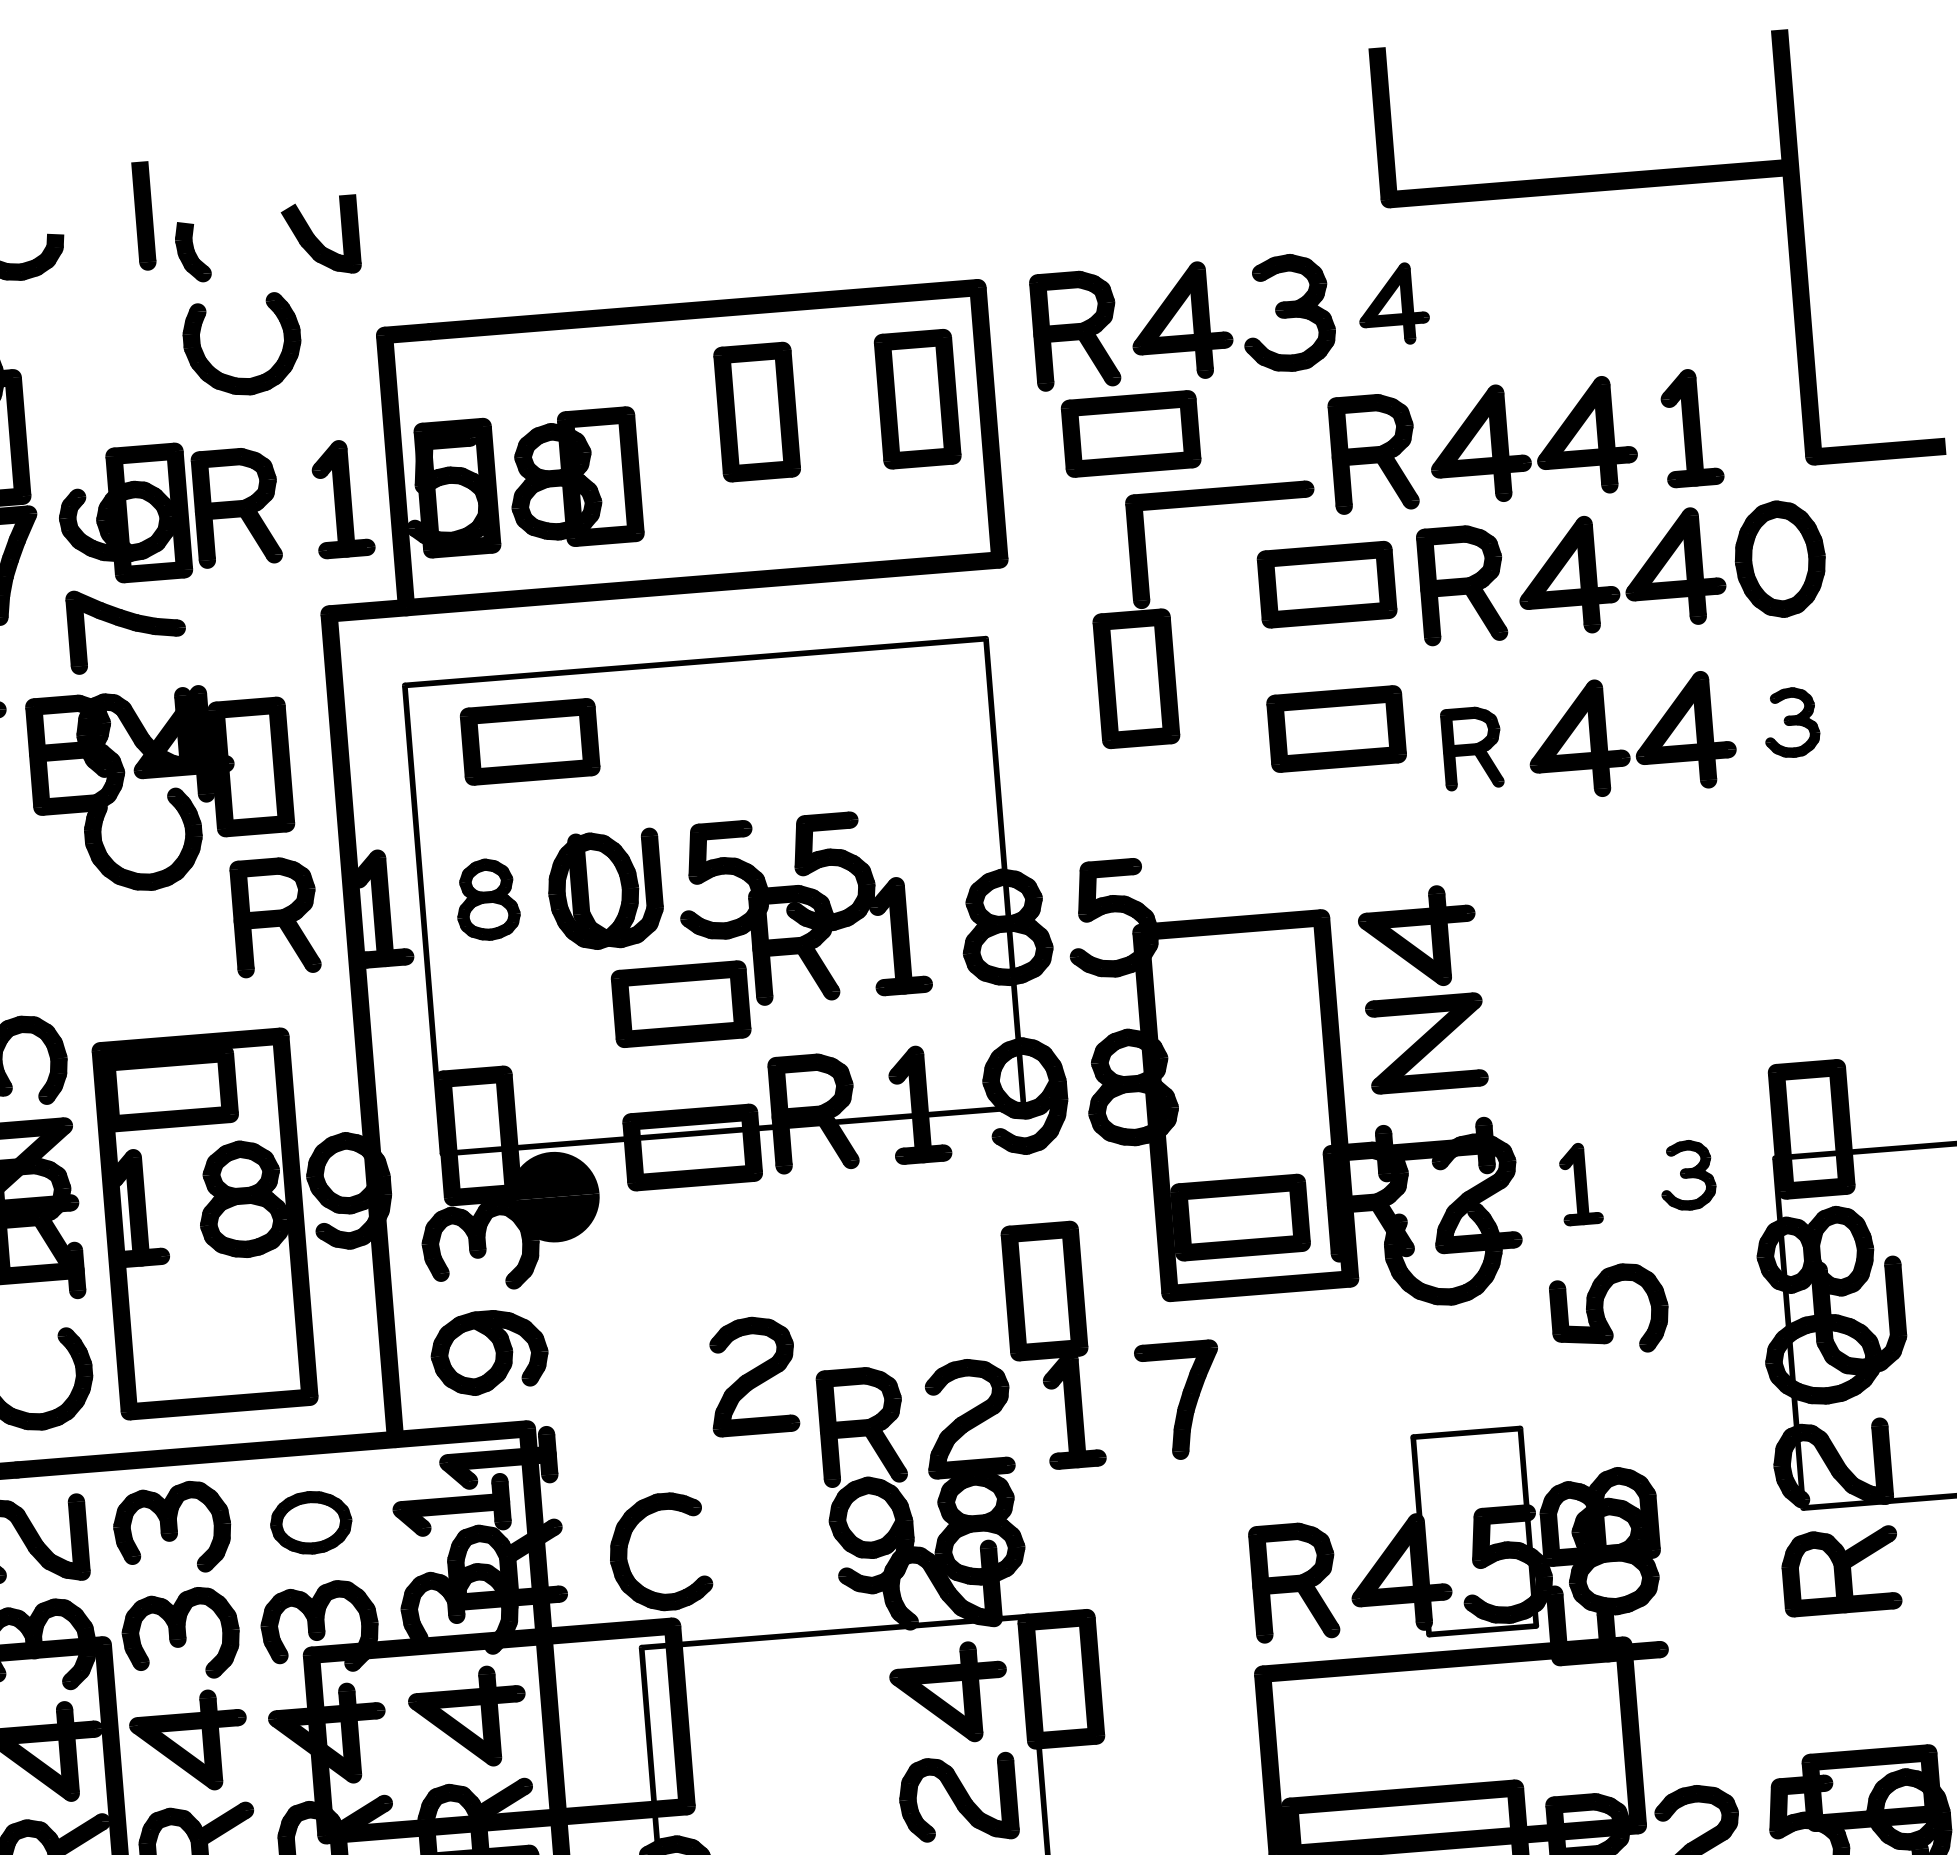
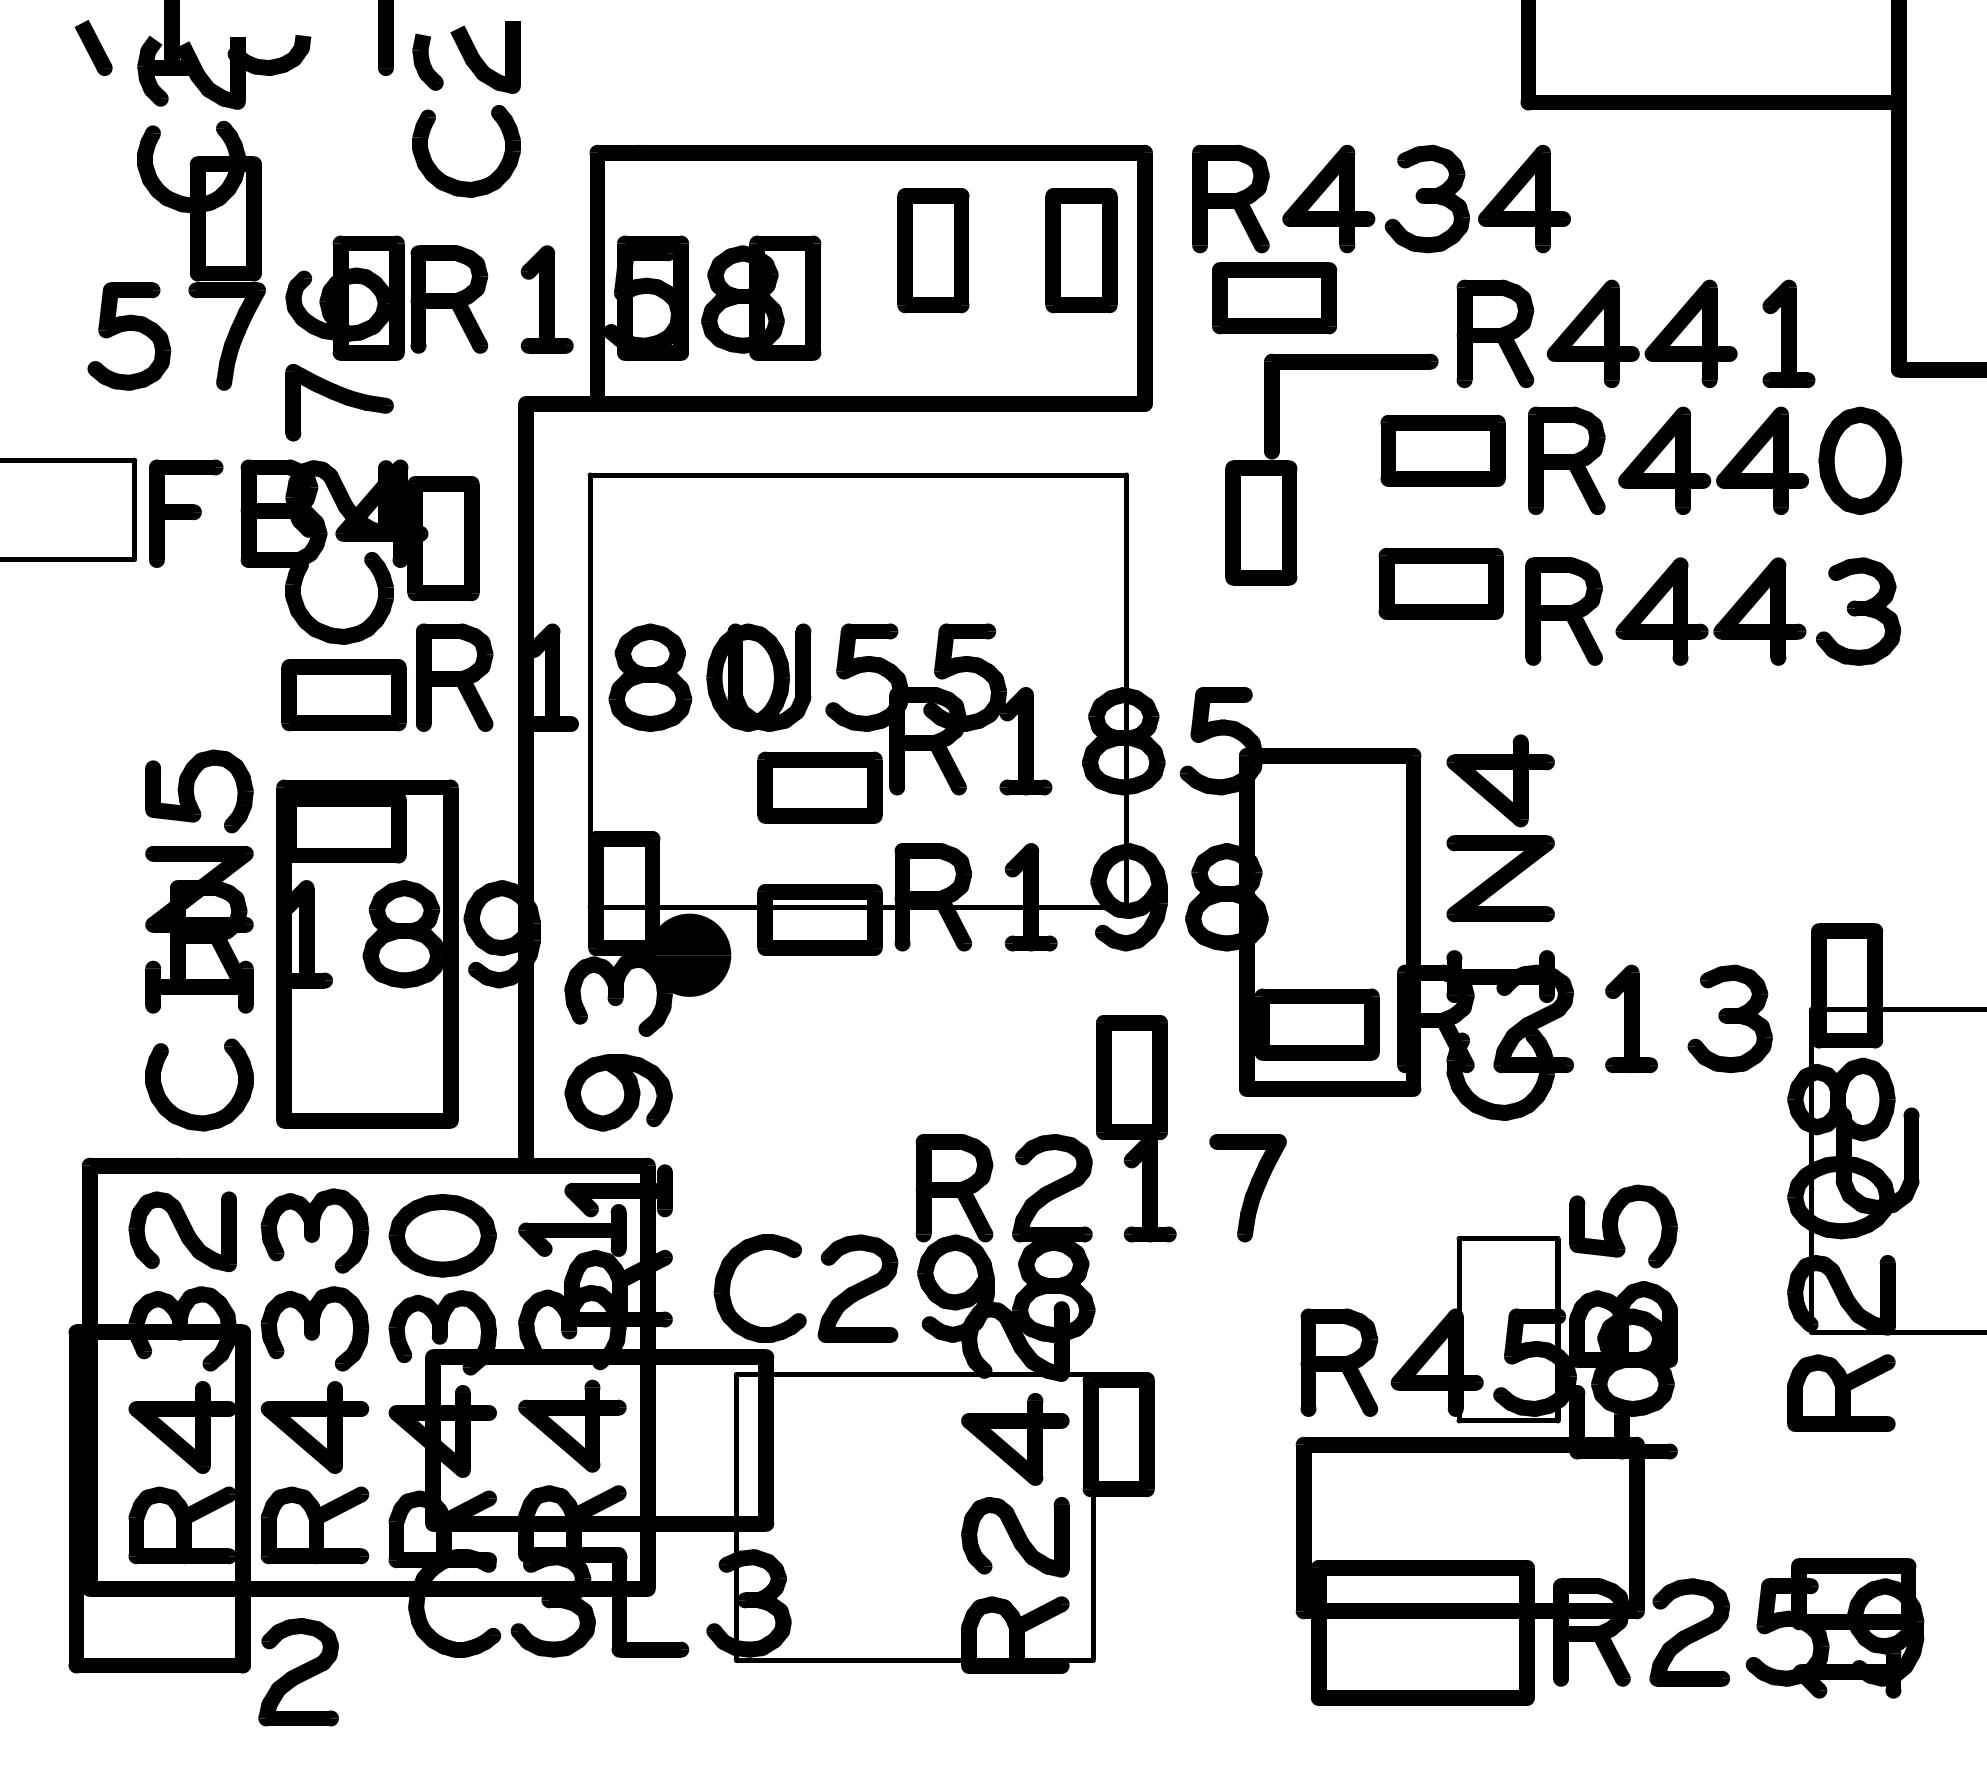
part: (320, 236) -> (485, 57), moved
part: (1393, 304) -> (1524, 198), size x1.43
part: (1791, 722) -> (1858, 611), size x1.67
part: (529, 742) -> (343, 695), moved
part: (1471, 748) -> (1563, 611), size x1.43
part: (487, 899) -> (650, 677), size x1.43
part: (1687, 1175) -> (1729, 1018), size x1.67
part: (1580, 1183) -> (1631, 1018), size x1.43
part: (1609, 1309) -> (1623, 1226), moved
part: (751, 1375) -> (857, 1288), moved
part: (310, 1522) -> (442, 1235), size x1.43

